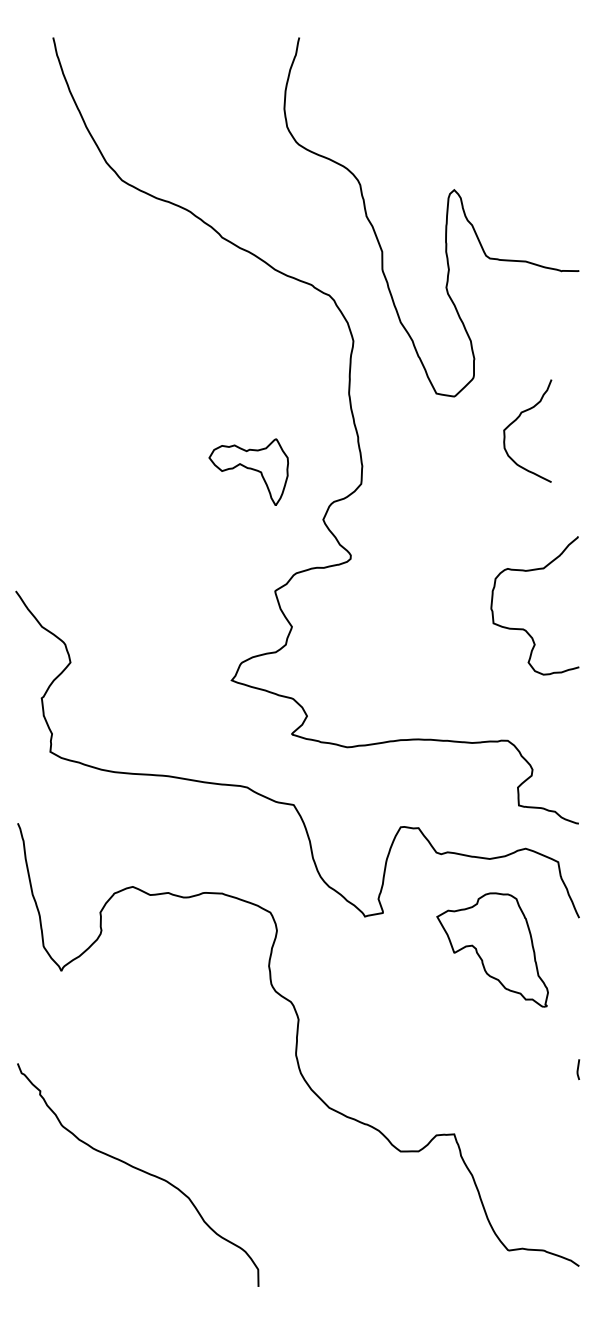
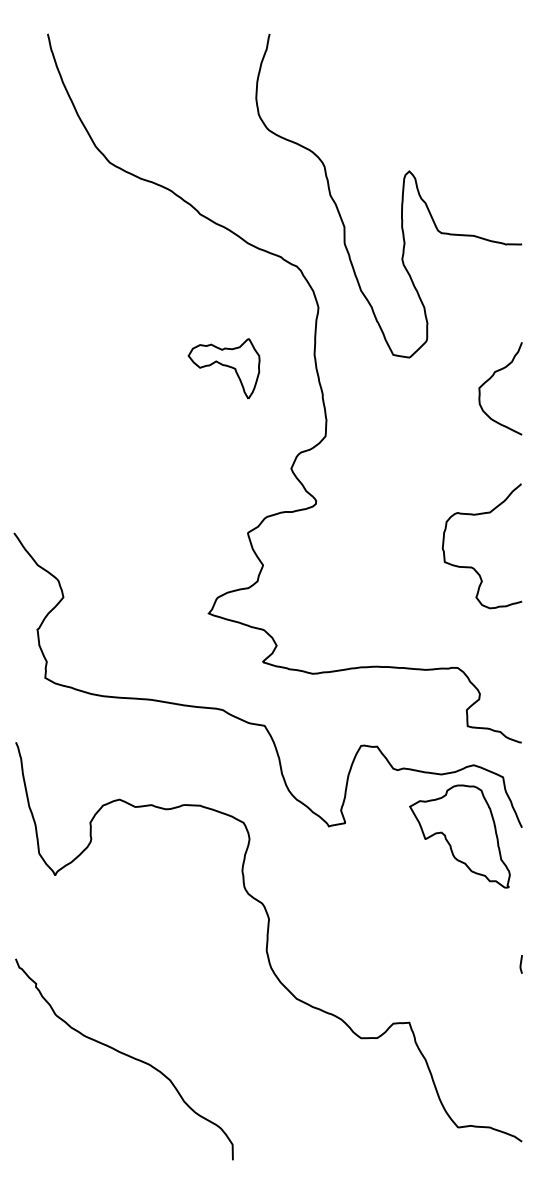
curve: (517, 419) -> (491, 378), moved
part: (248, 471) -> (223, 368), moved
part: (492, 949) -> (459, 836), moved

